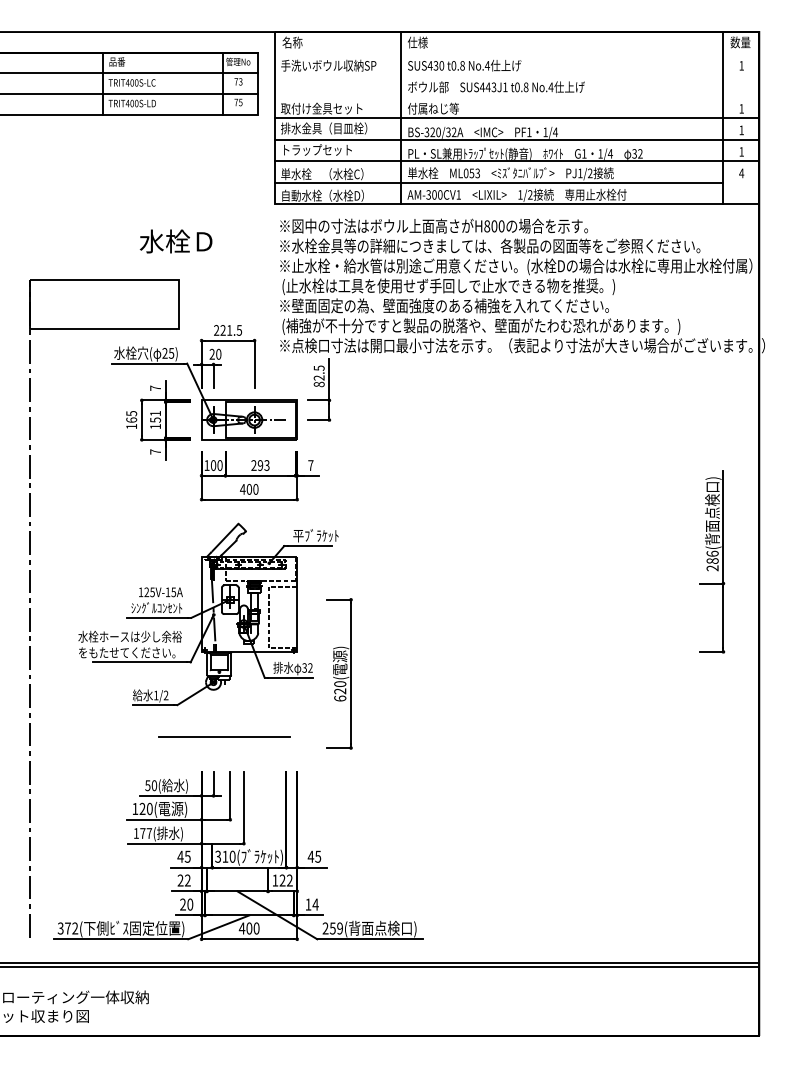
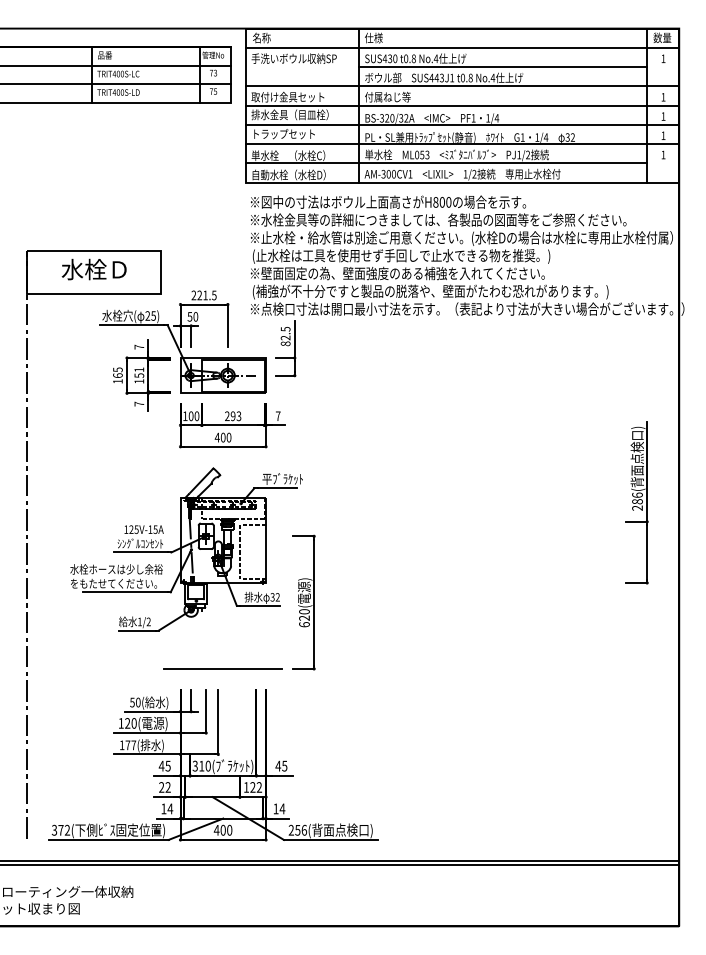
line: (517, 53) -> (462, 47), added
line: (561, 75) -> (502, 67), added
line: (517, 96) -> (462, 86), added
text: (741, 173) -> (663, 155), 4 -> 1
text: (175, 241) -> (93, 269), moved
text: (211, 353) -> (189, 316), 20 -> 50
line: (224, 736) -> (223, 668), moved
text: (186, 904) -> (166, 808), 20 -> 14
text: (340, 928) -> (304, 830), 259( -> 256(

